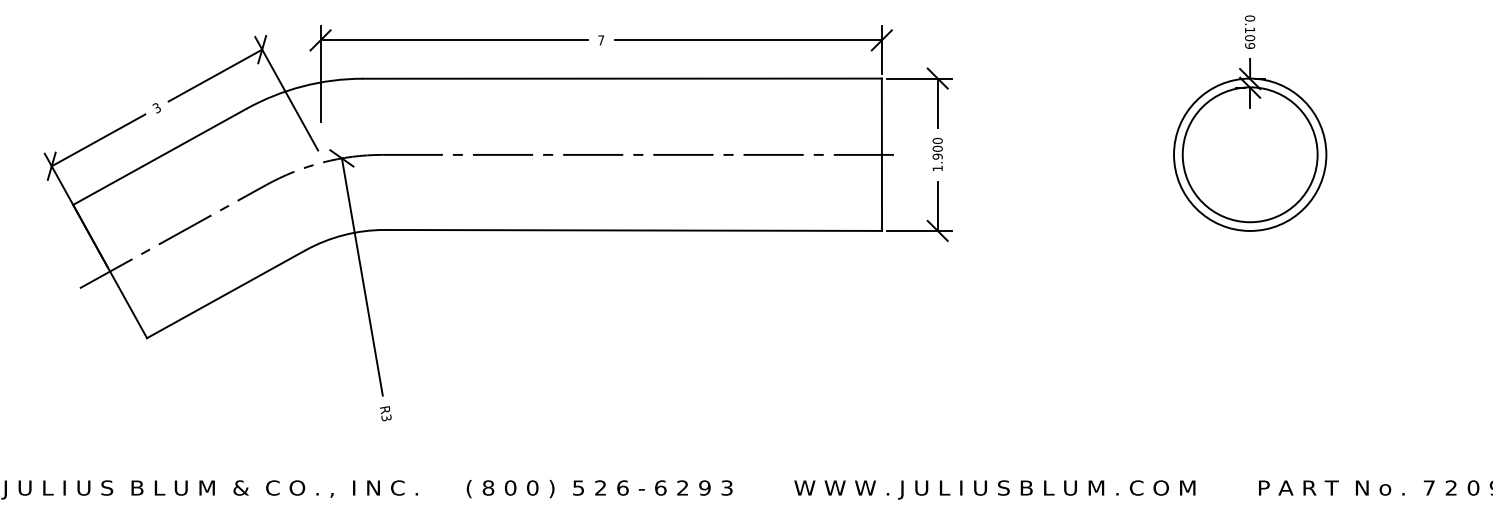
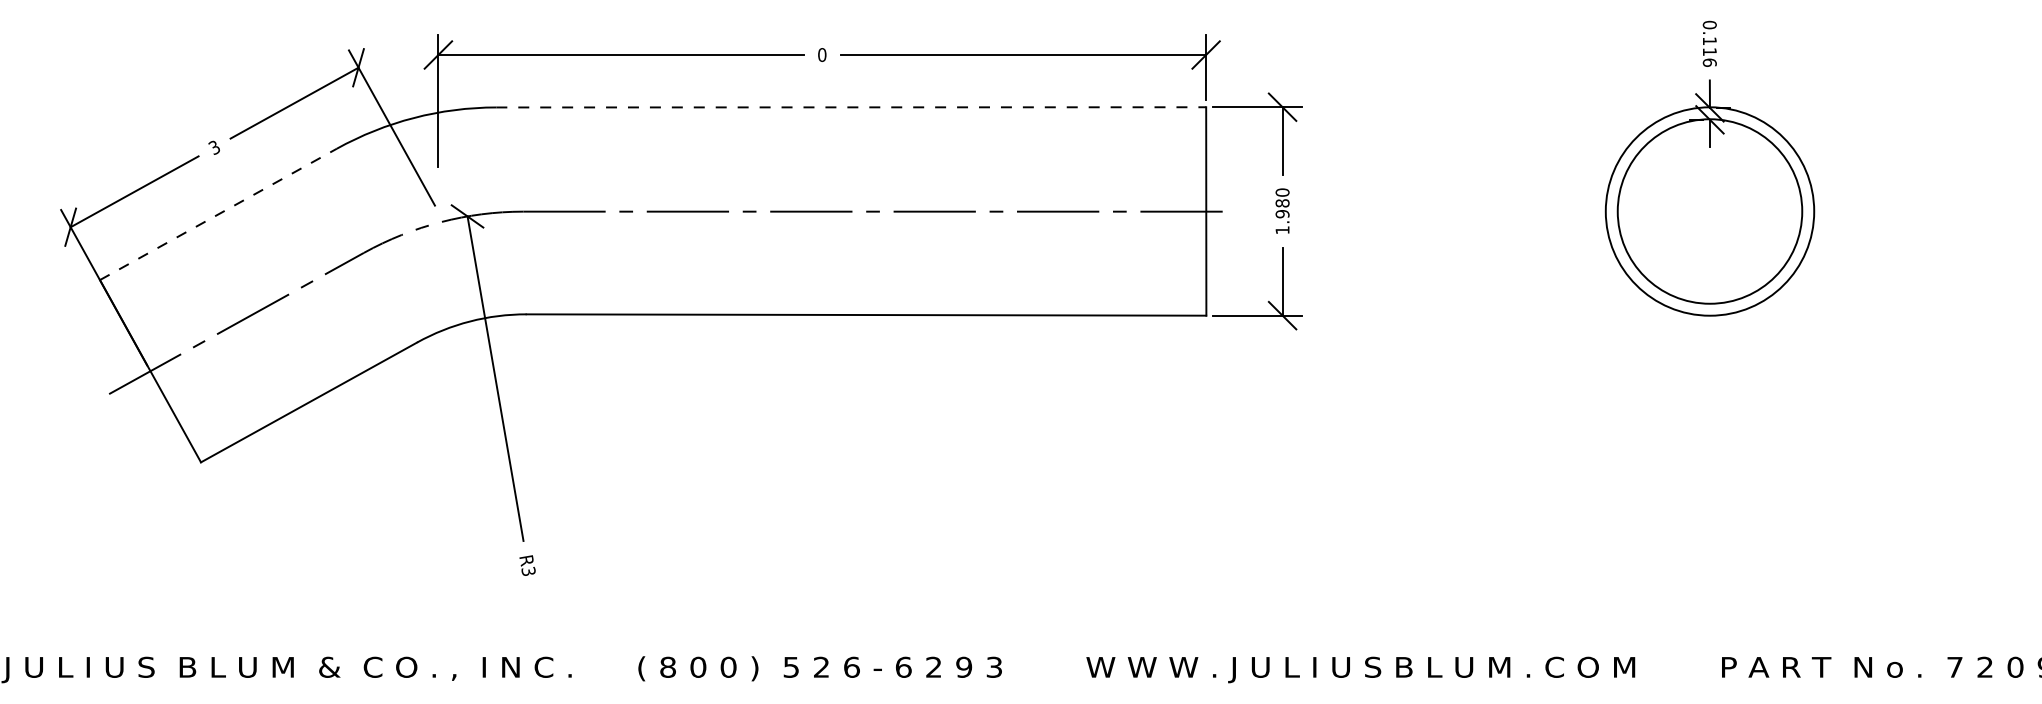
text: (601, 40) -> (822, 55), 7 -> 0
text: (1250, 42) -> (1710, 57), 0.109 -> 0.116
line: (622, 78) -> (851, 107), solid -> dashed
text: (937, 148) -> (1282, 202), 1.900 -> 1.980
line: (160, 156) -> (219, 213), solid -> dashed

